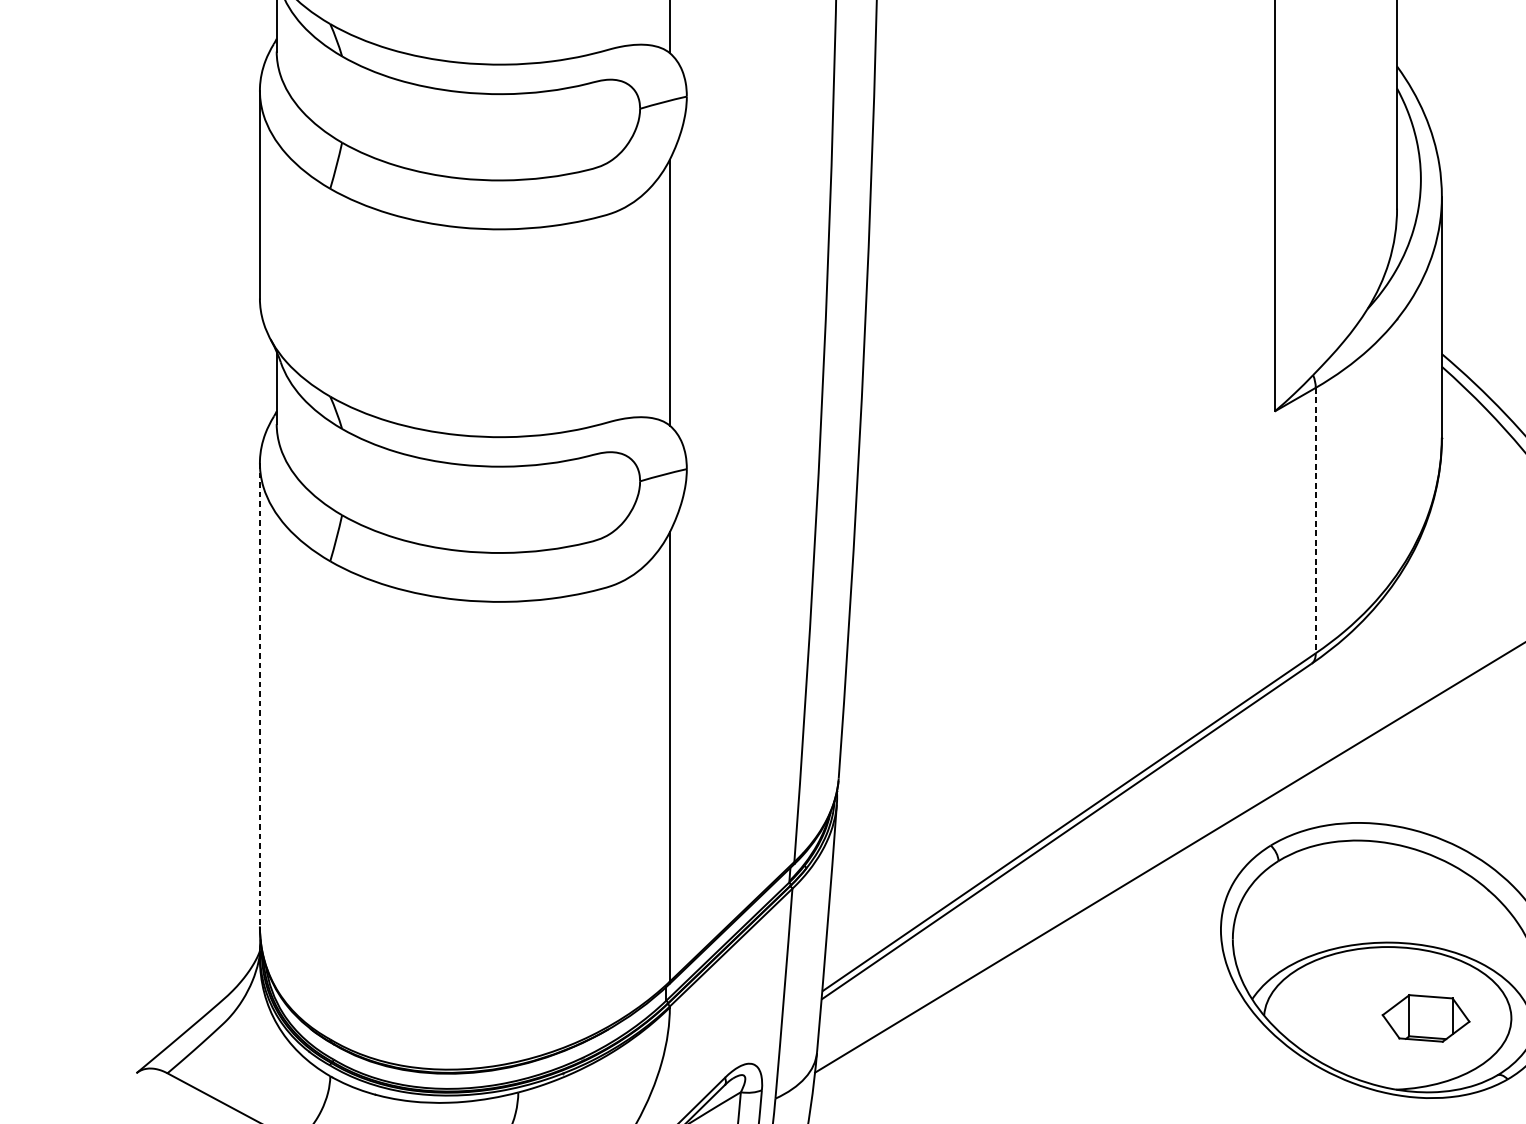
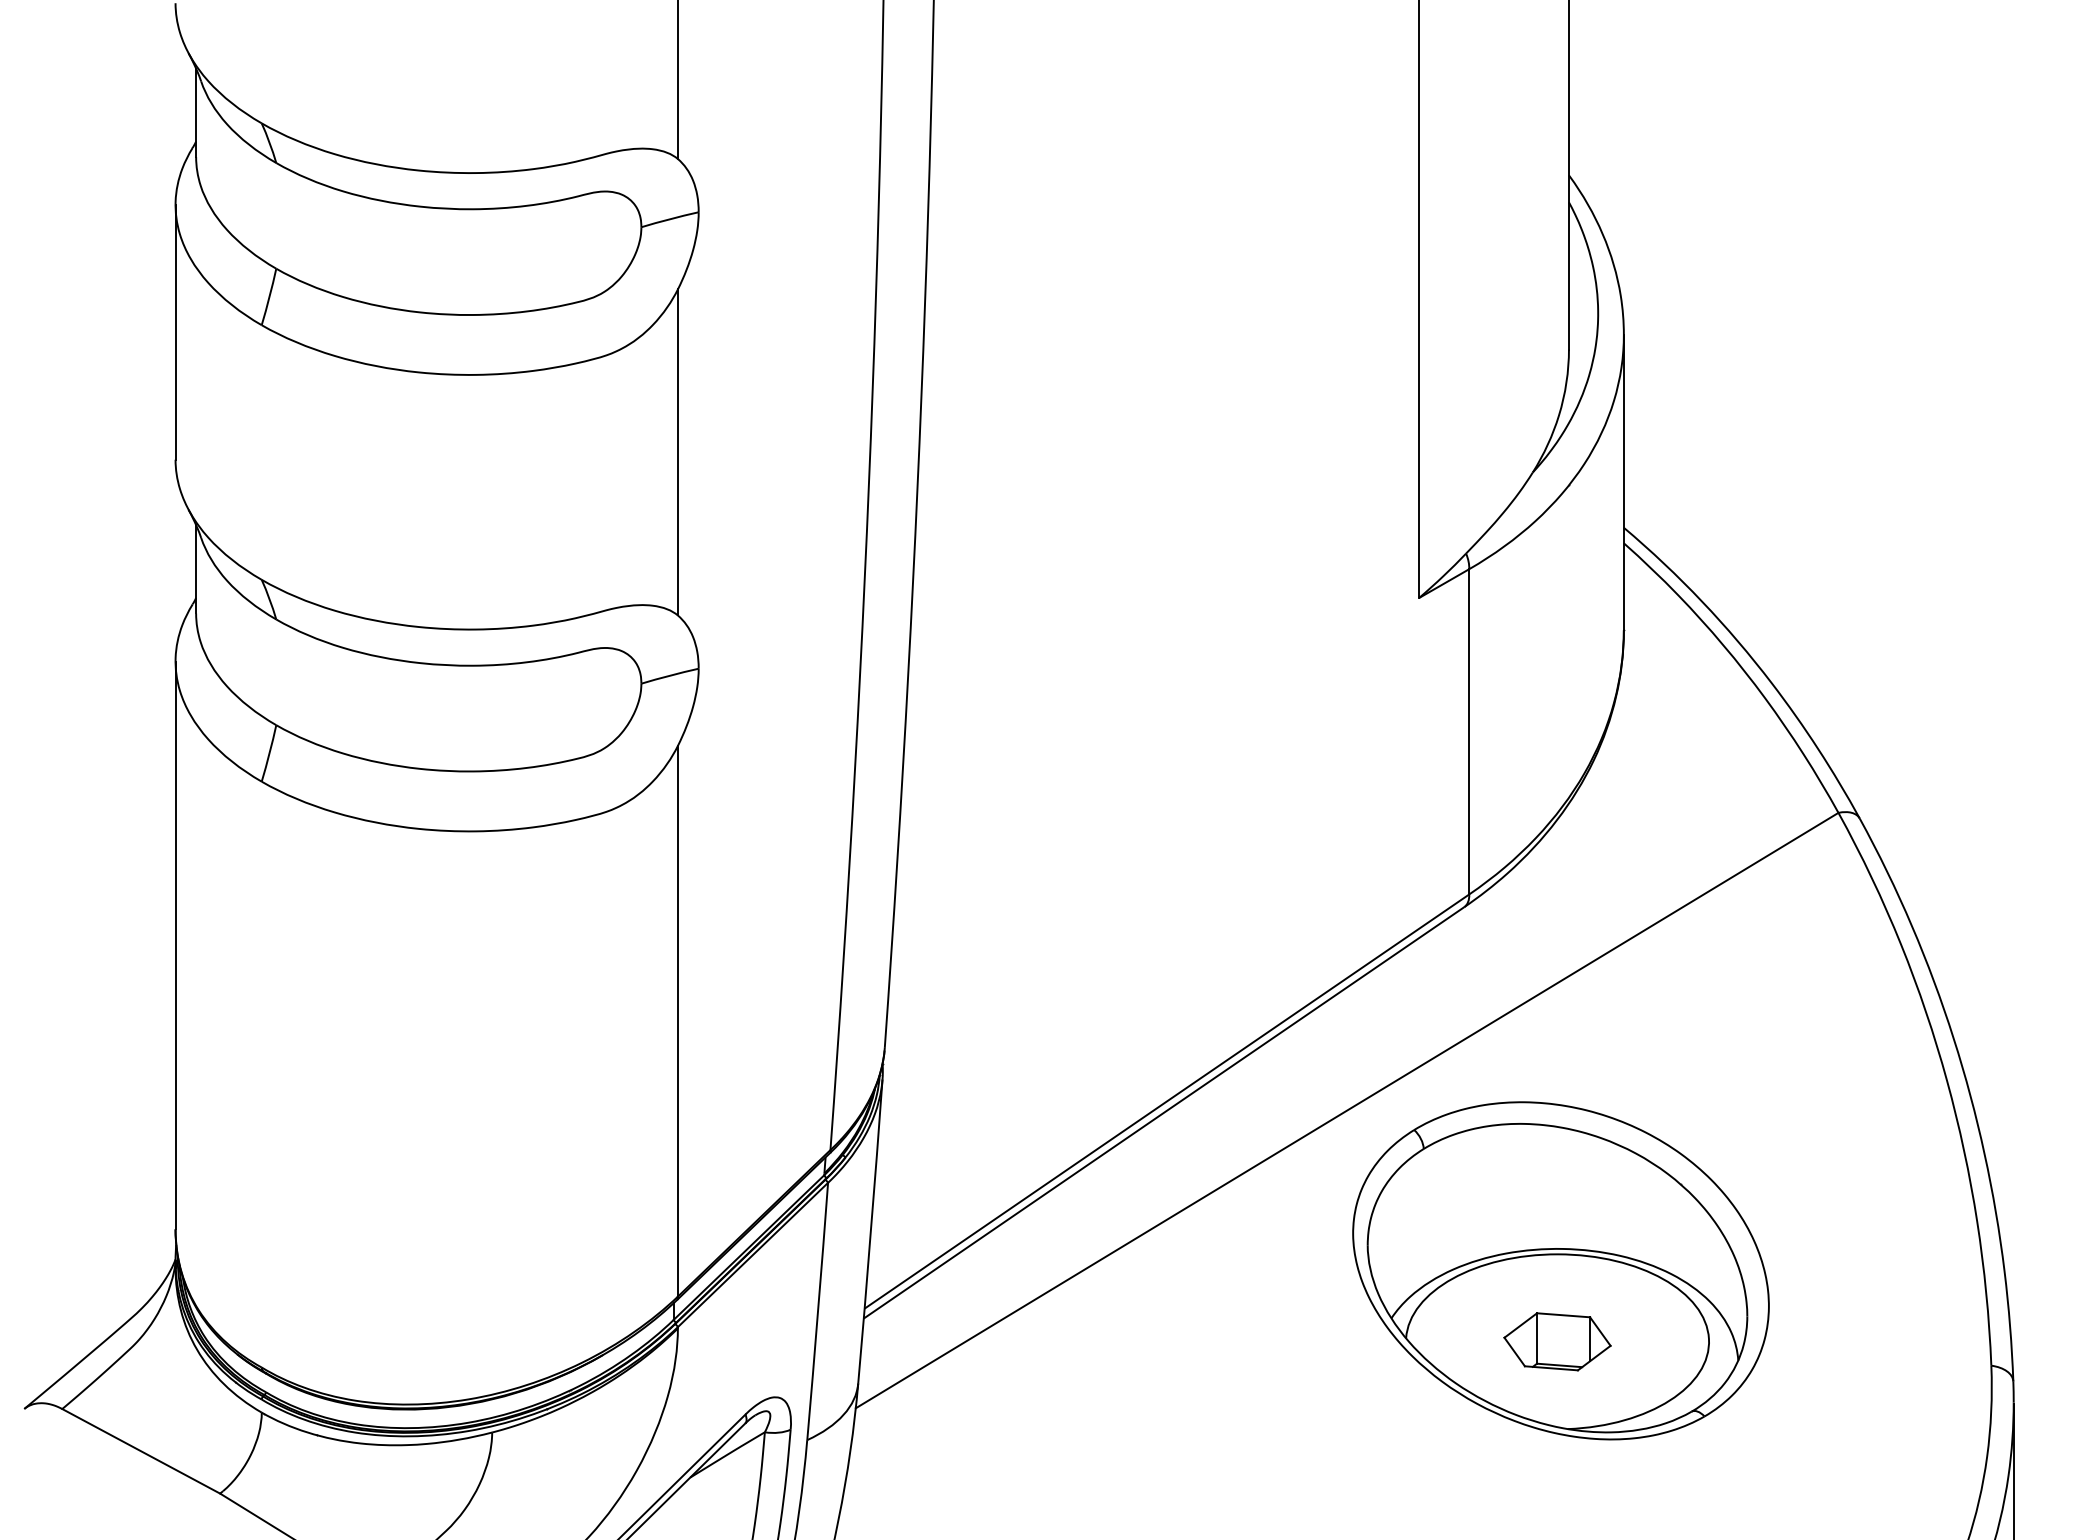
line: (1315, 520) -> (1469, 731), dashed -> solid
line: (259, 695) -> (175, 945), dashed -> solid
part: (1426, 1018) -> (1557, 1341), moved

